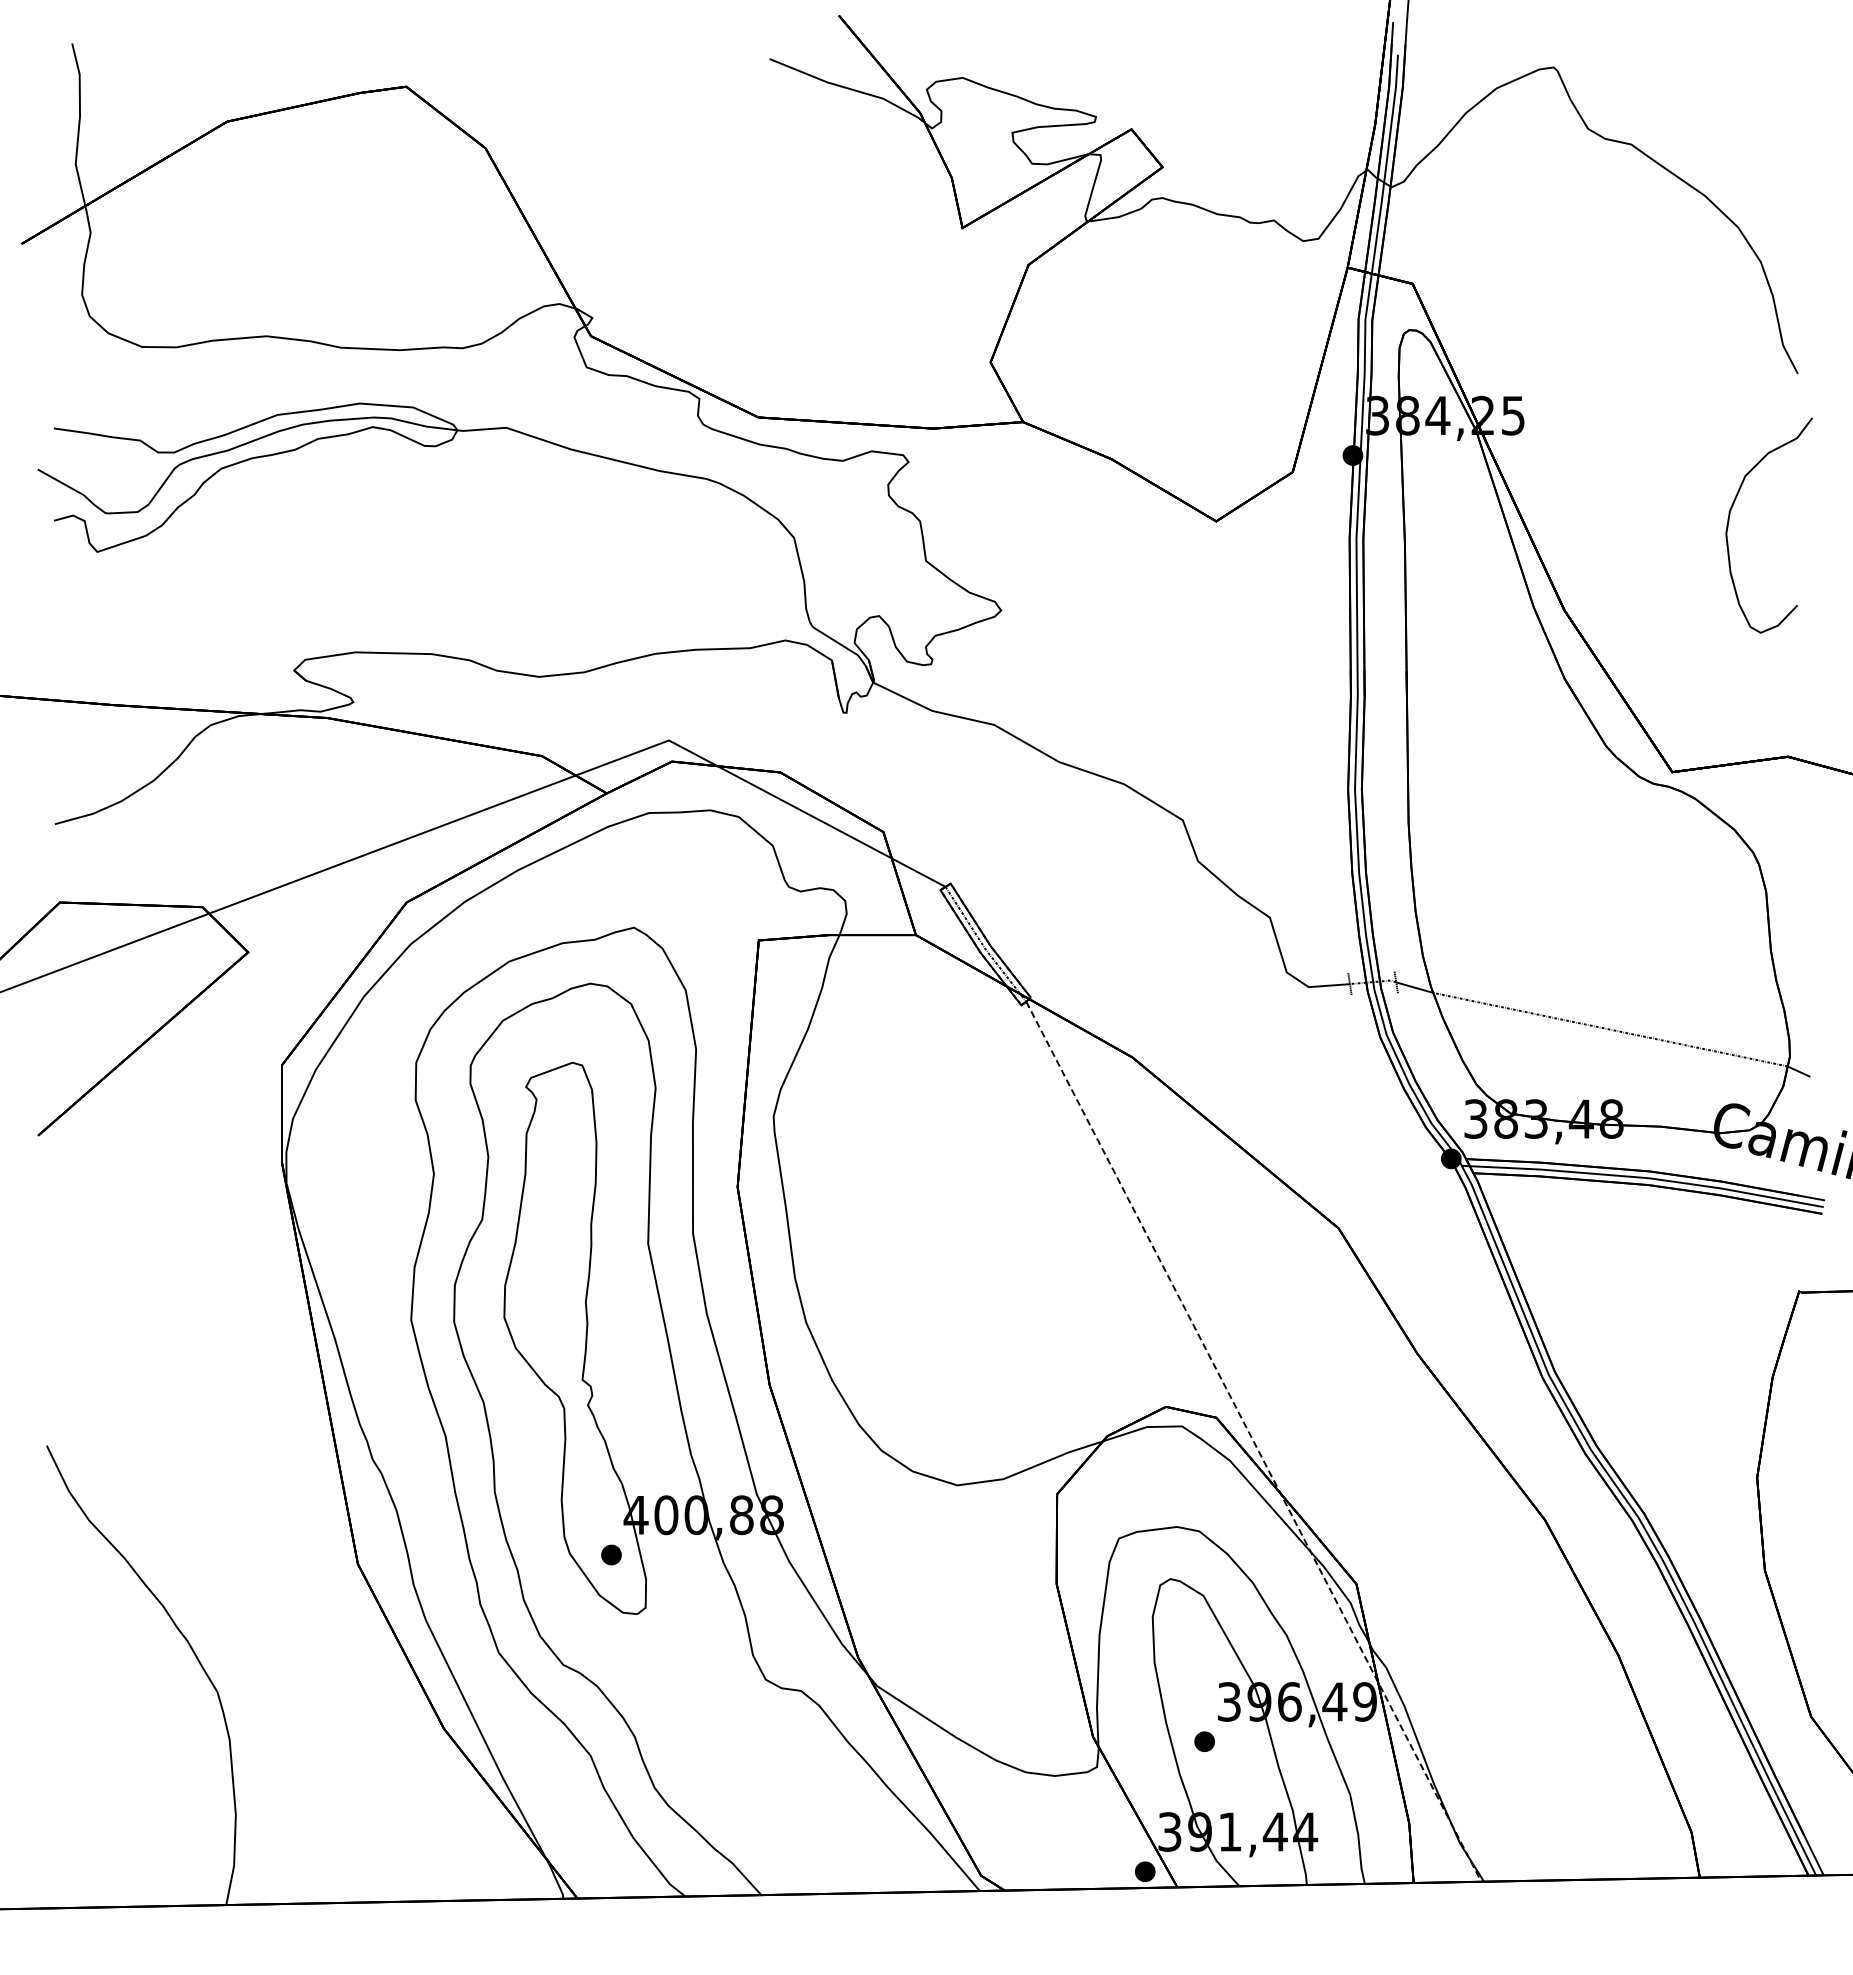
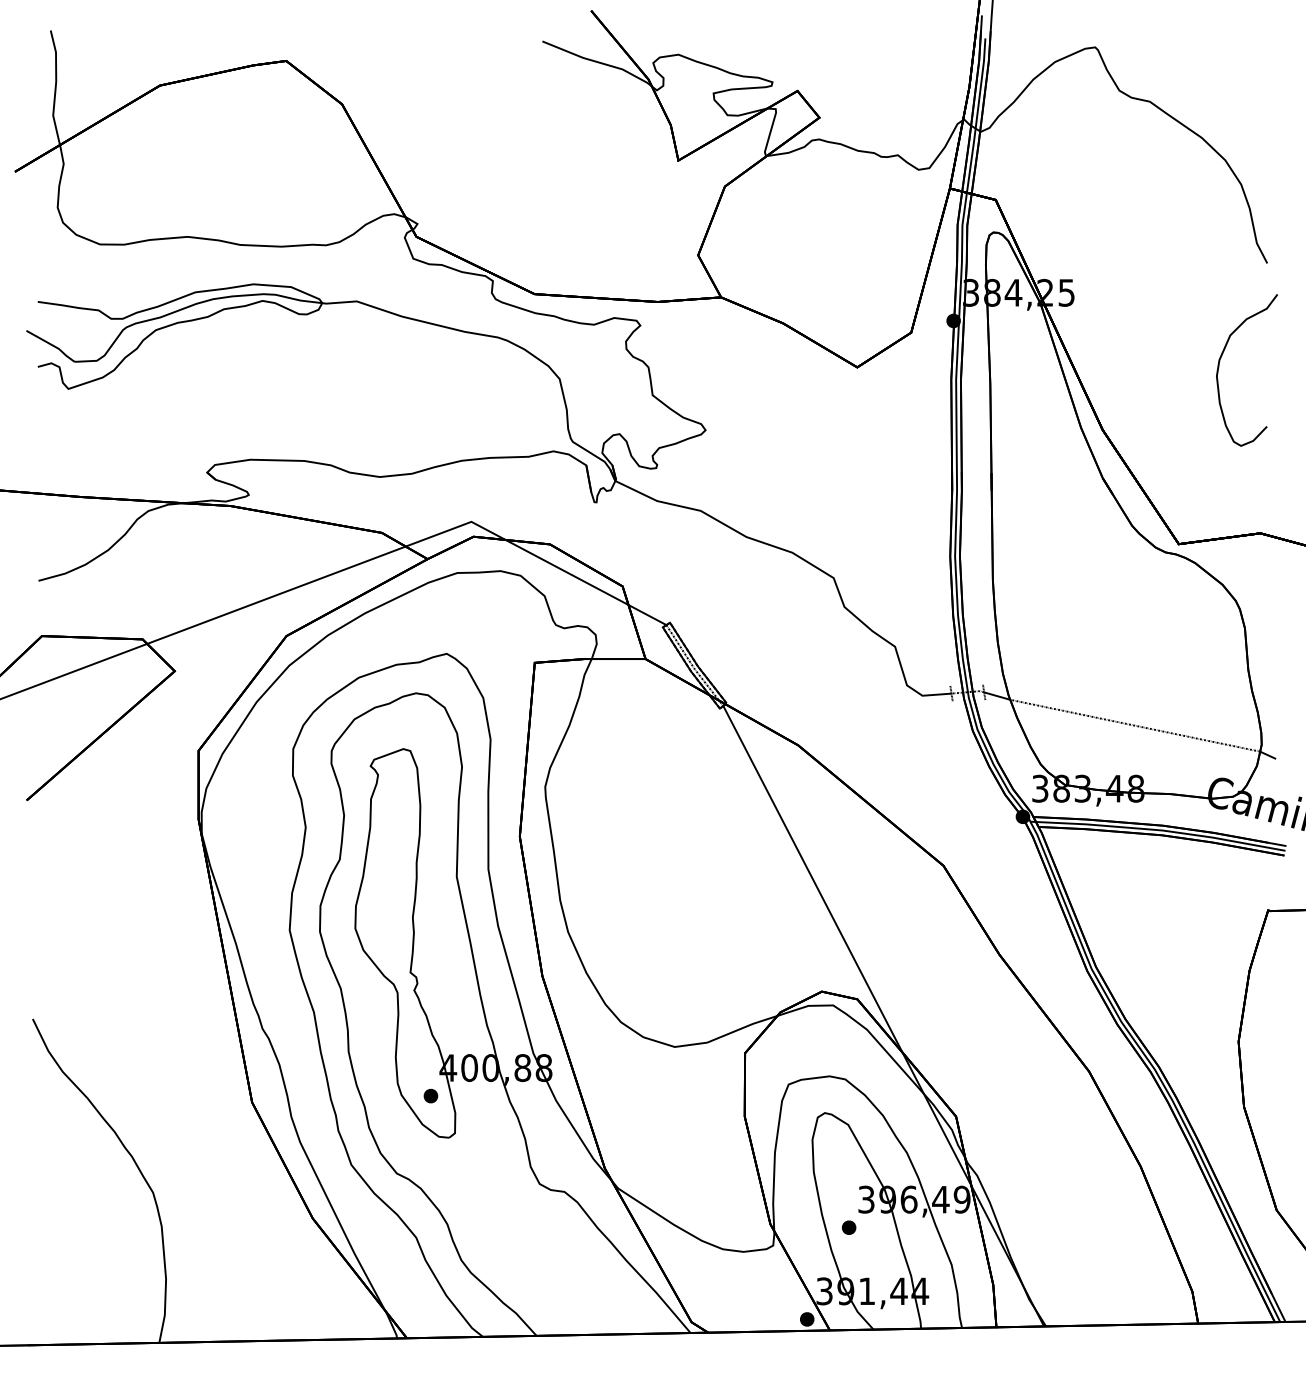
line: (1254, 1442) -> (884, 1016), dashed -> solid

